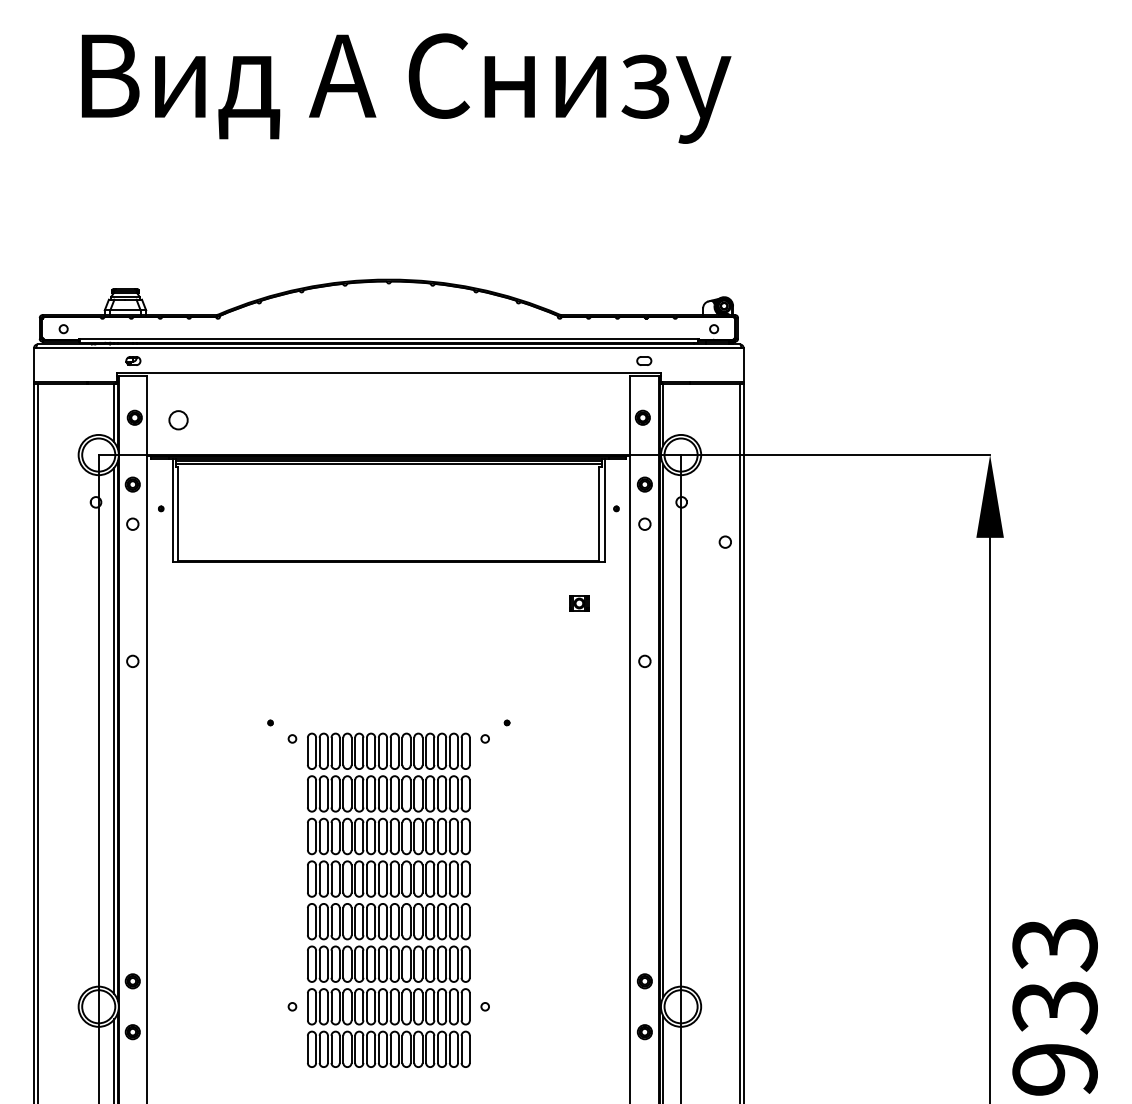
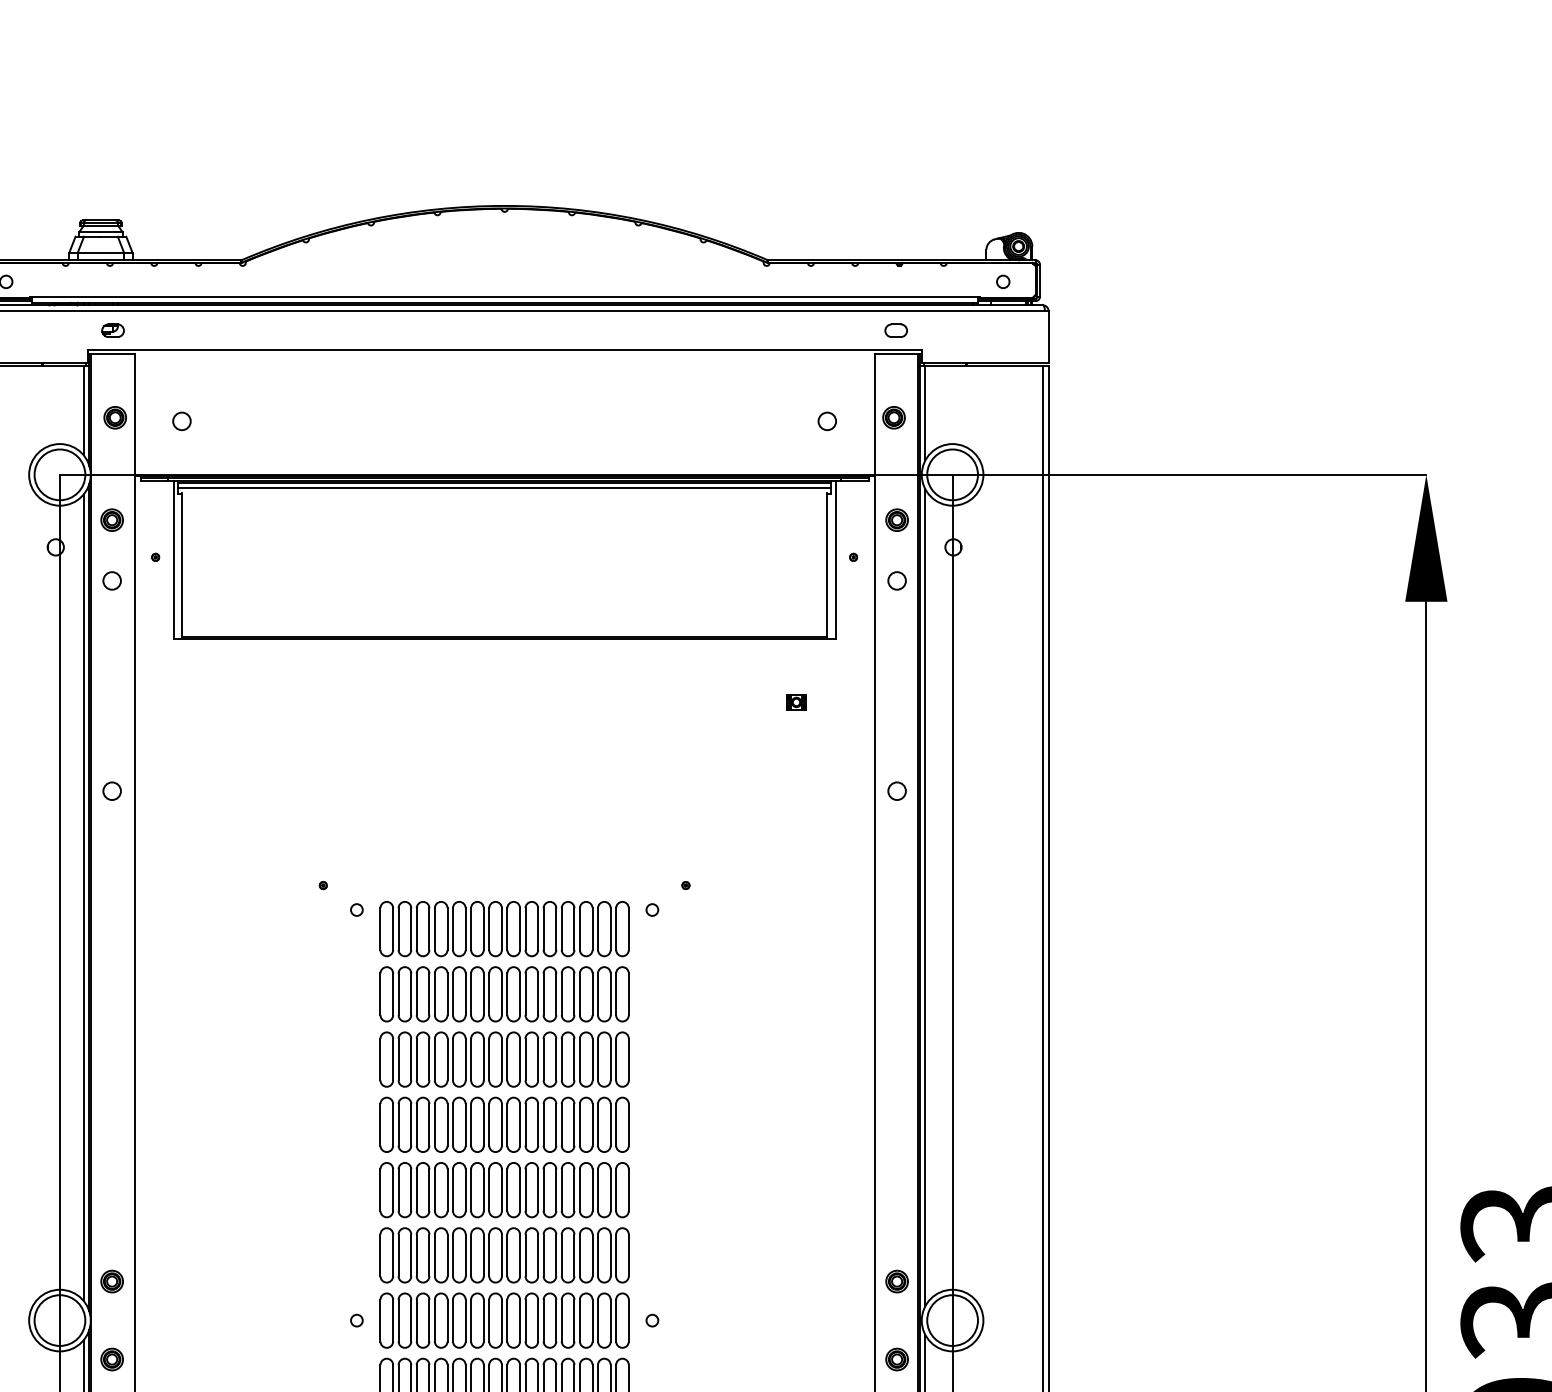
circle: (177, 419) -> (180, 420), size x0.62
circle: (724, 541) -> (826, 420), moved
part: (578, 603) -> (795, 702), size x0.62

